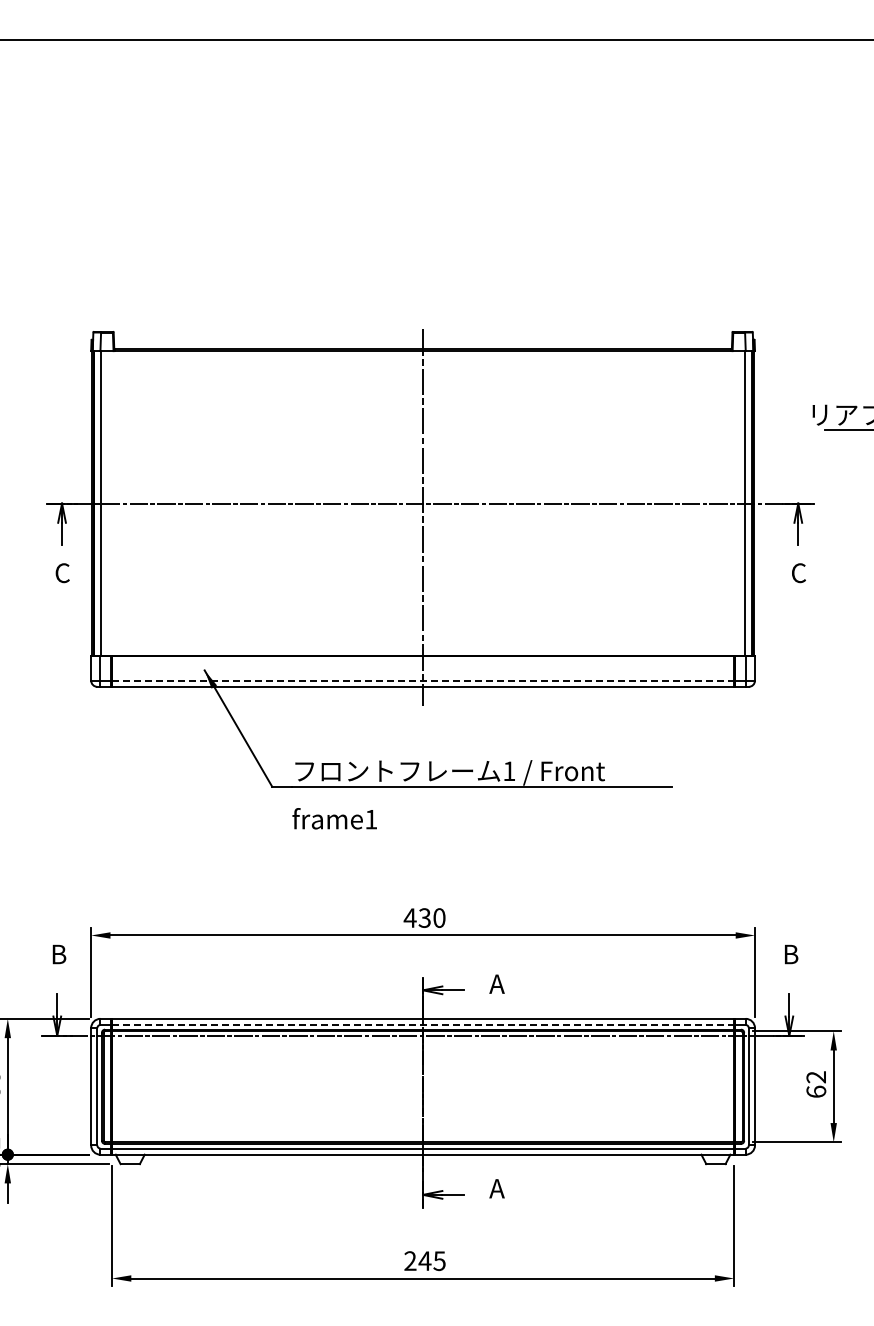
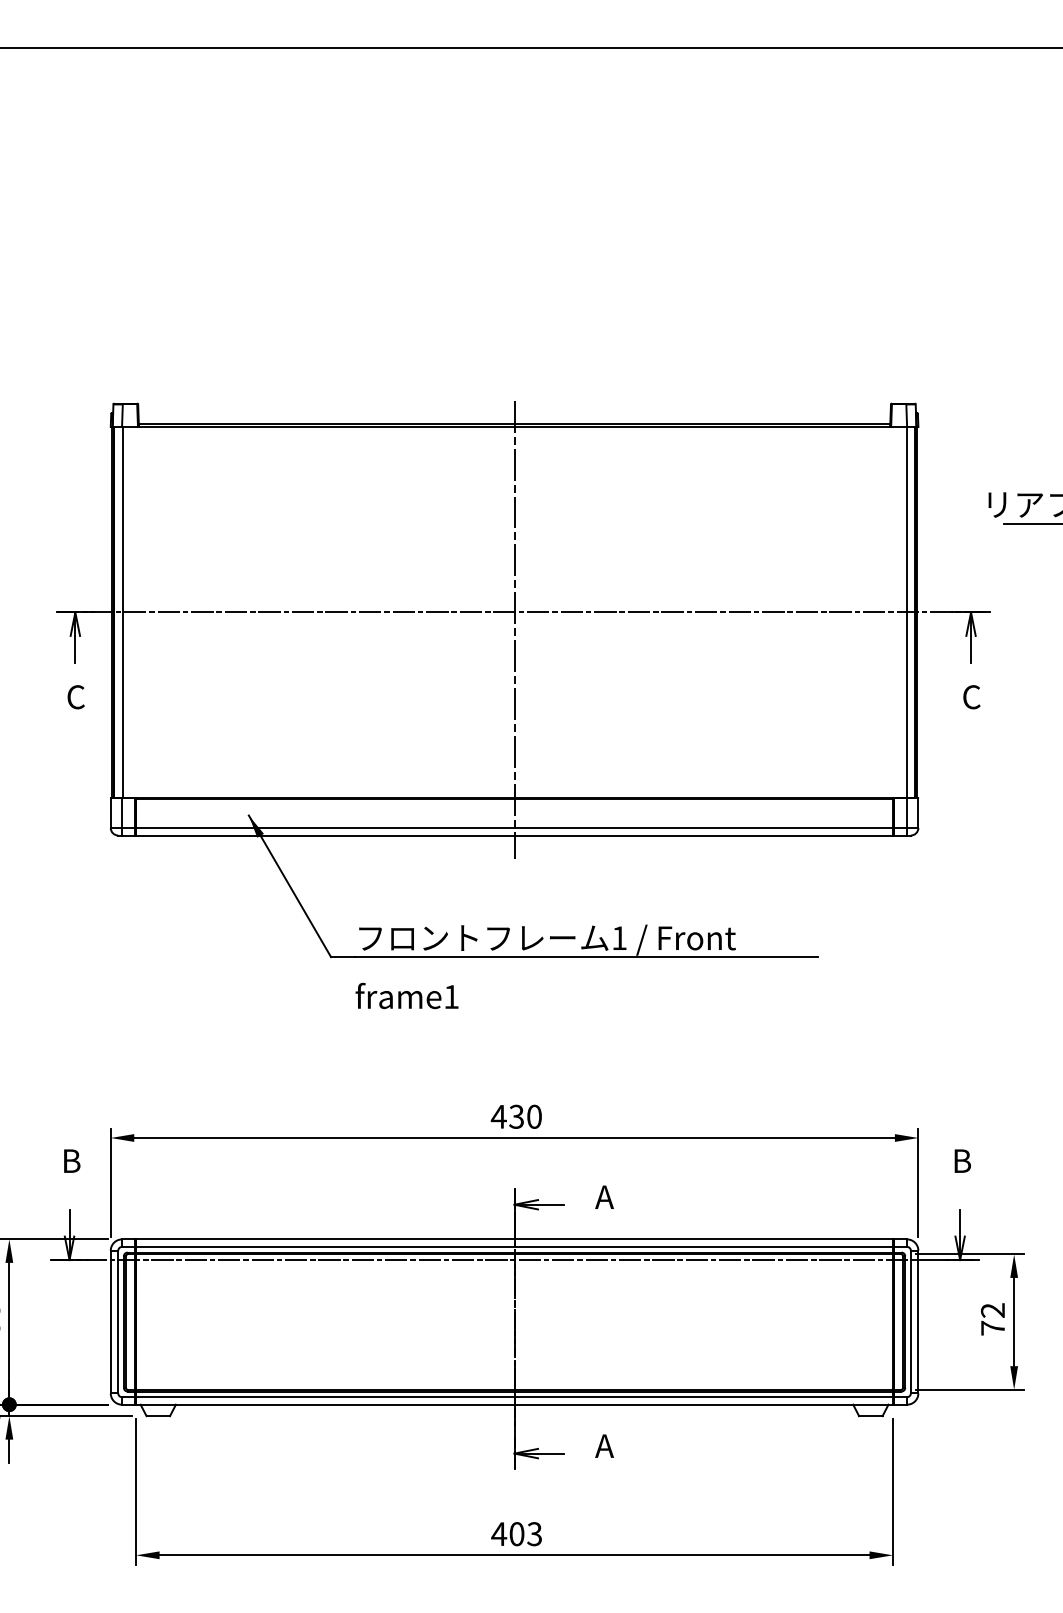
line: (423, 680) -> (515, 827), dashed -> solid
line: (423, 1025) -> (515, 1247), dashed -> solid
text: (816, 1091) -> (993, 1327), 62 -> 72
text: (424, 1261) -> (516, 1534), 245 -> 403

